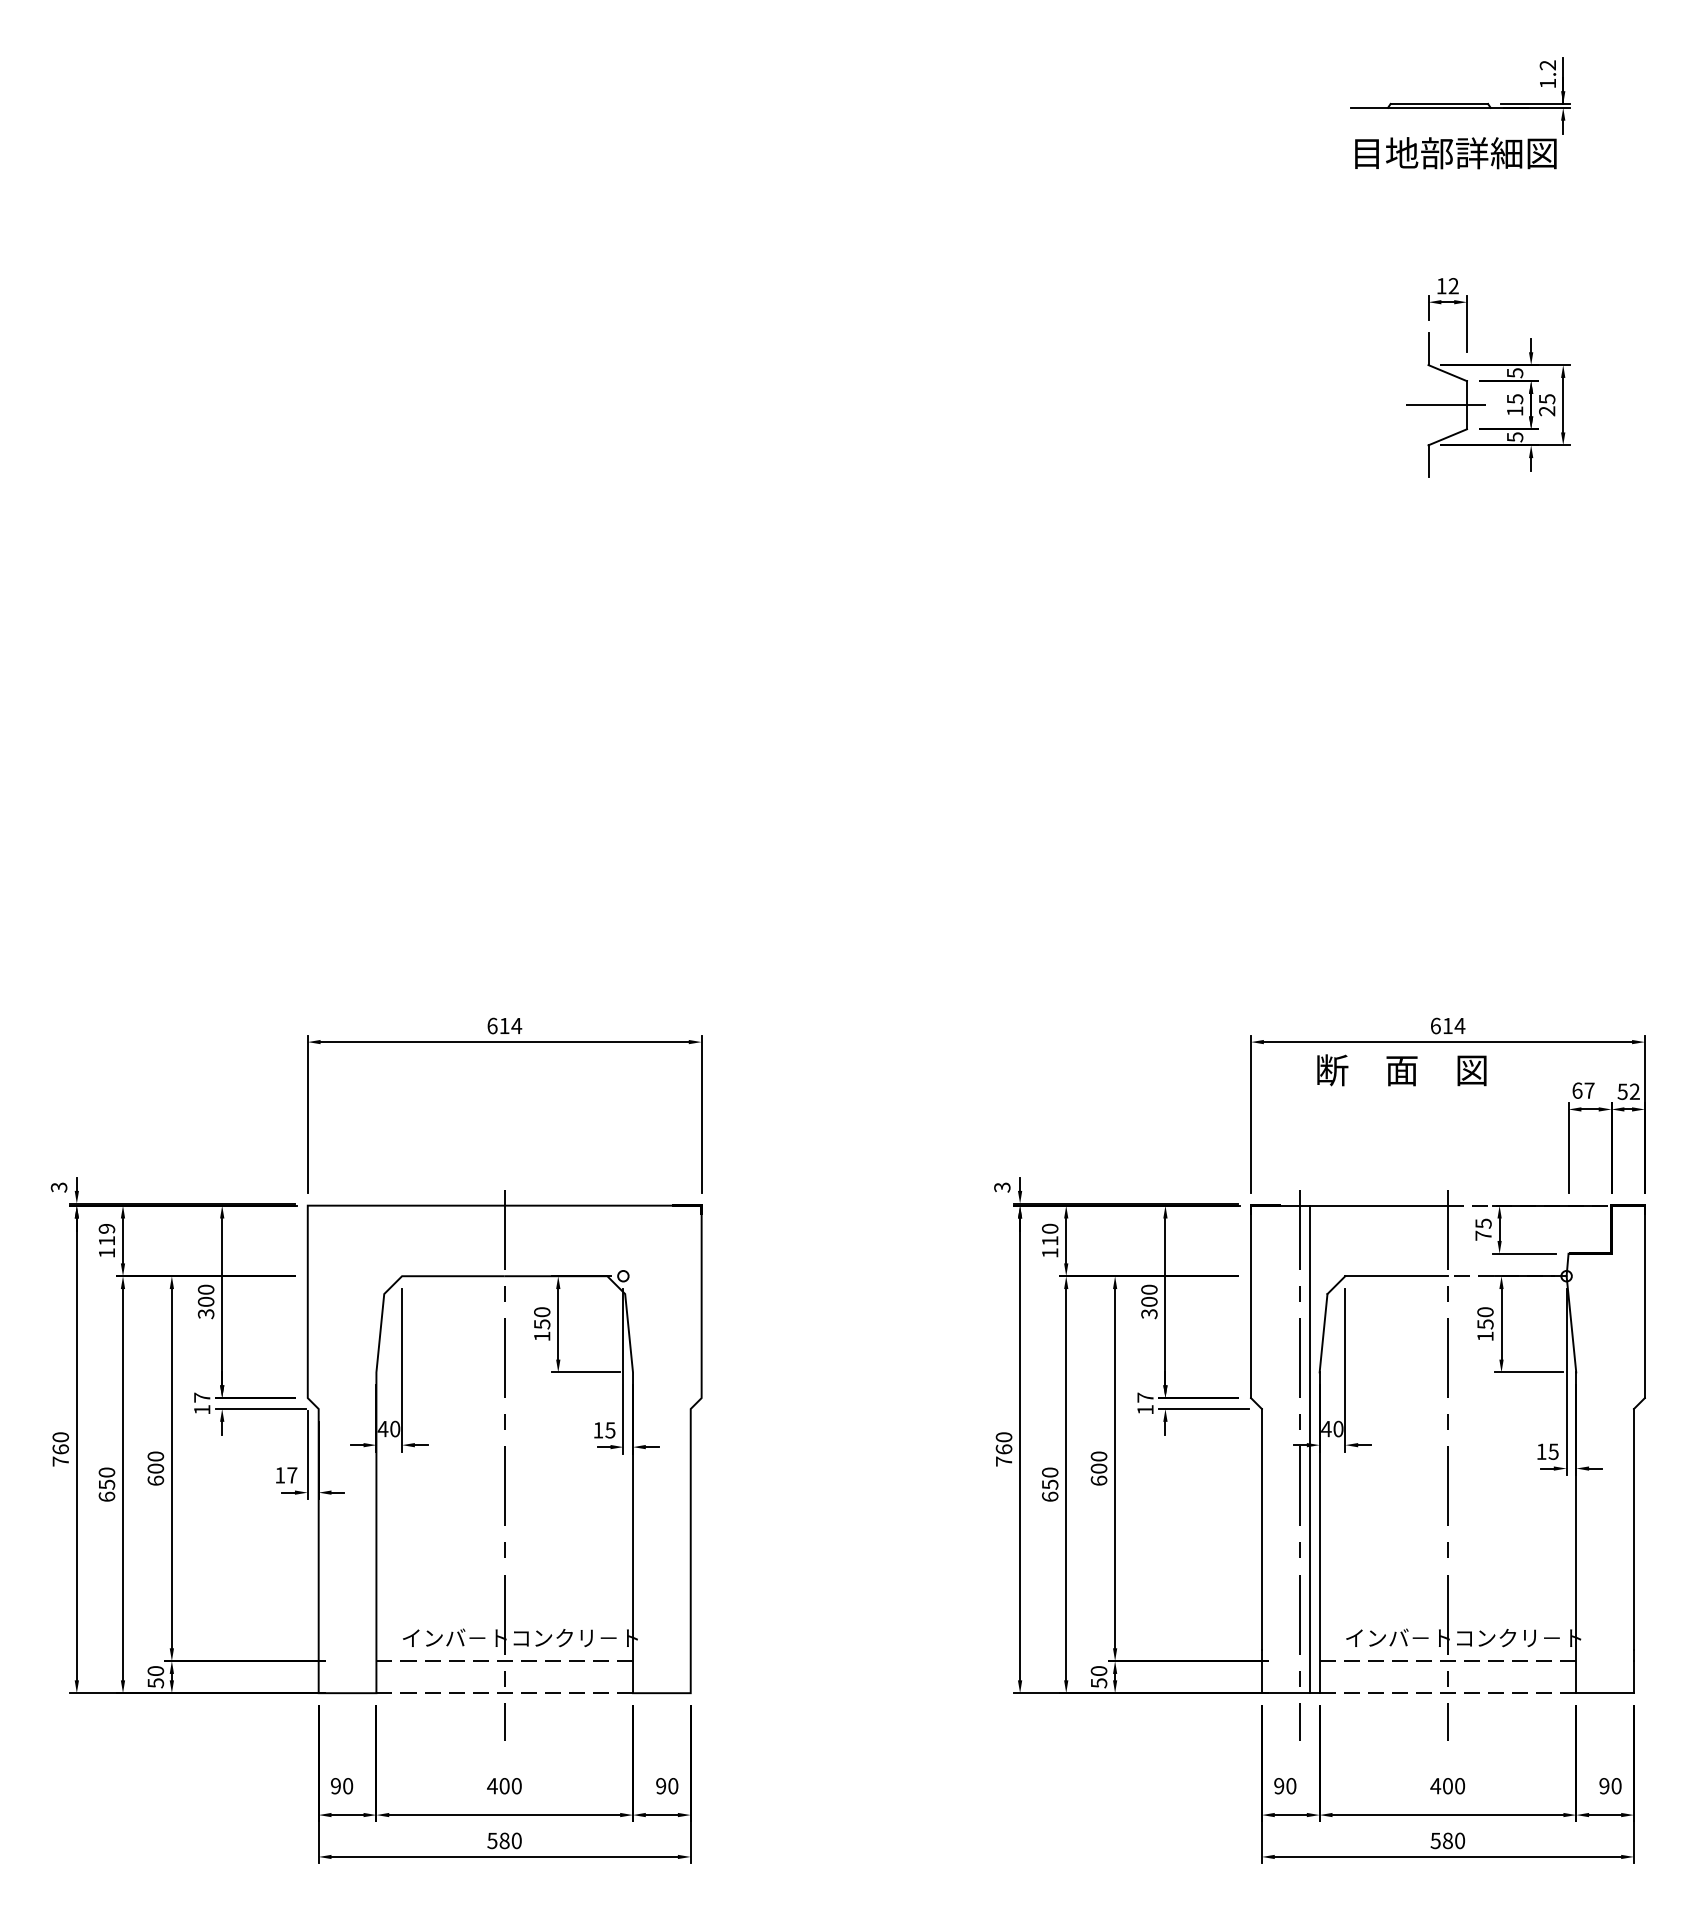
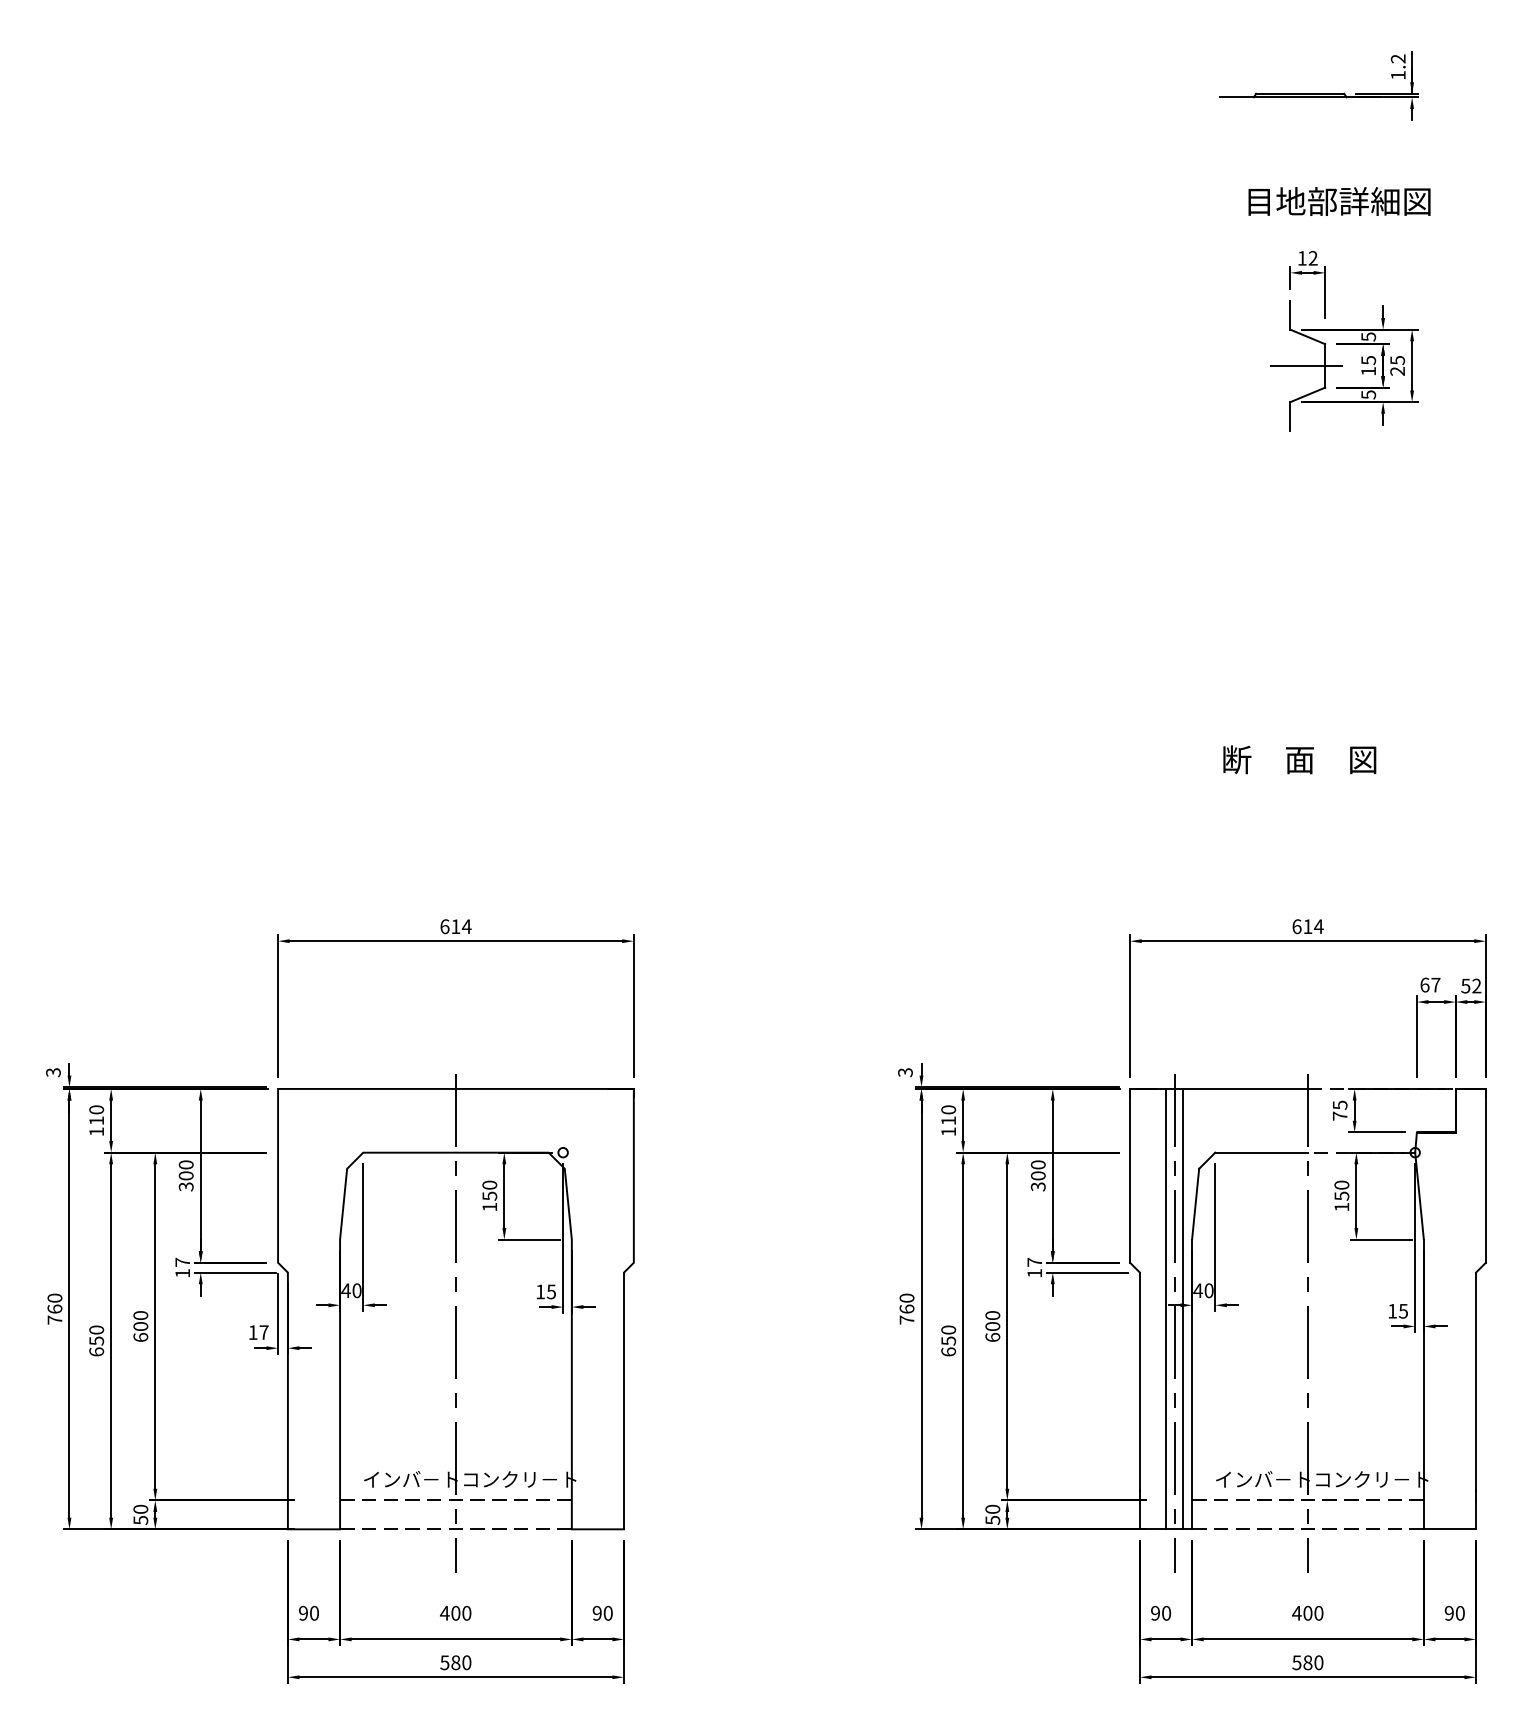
text: (1455, 153) -> (1339, 201), moved
text: (1401, 1070) -> (1299, 760), moved
text: (106, 1228) -> (96, 1109), 119 -> 110
line: (1290, 1449) -> (1165, 1309), added

